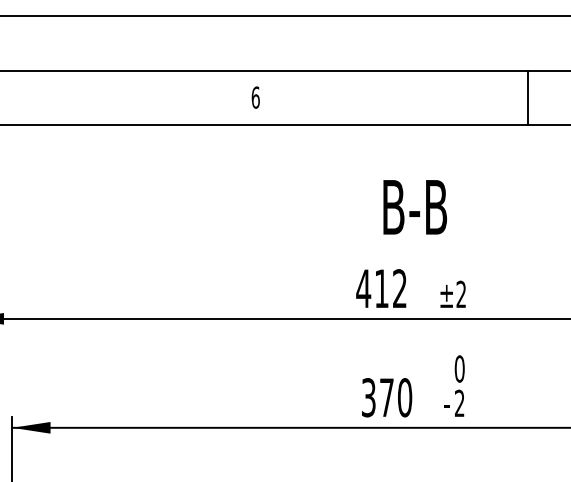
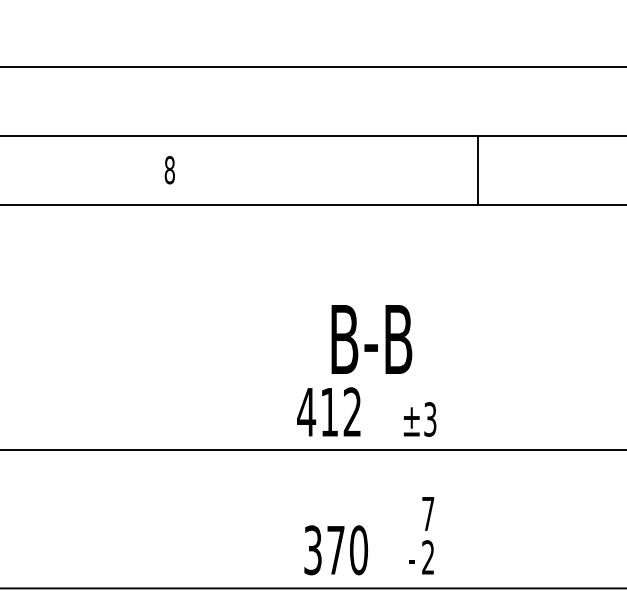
text: (255, 97) -> (169, 169), 6 -> 8
line: (527, 97) -> (477, 169), moved
text: (414, 207) -> (370, 339), moved
text: (461, 294) -> (430, 419), ±2 -> ±3
text: (459, 368) -> (427, 513), 0 -> 7

